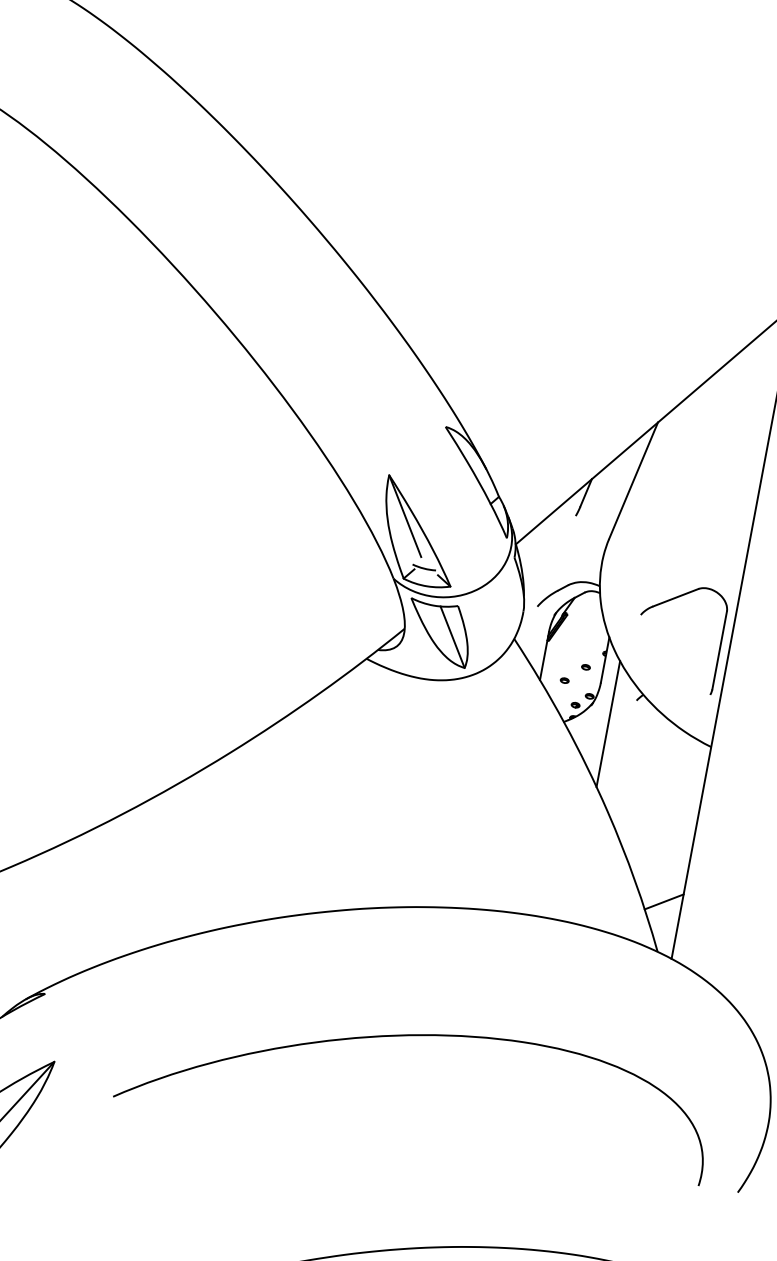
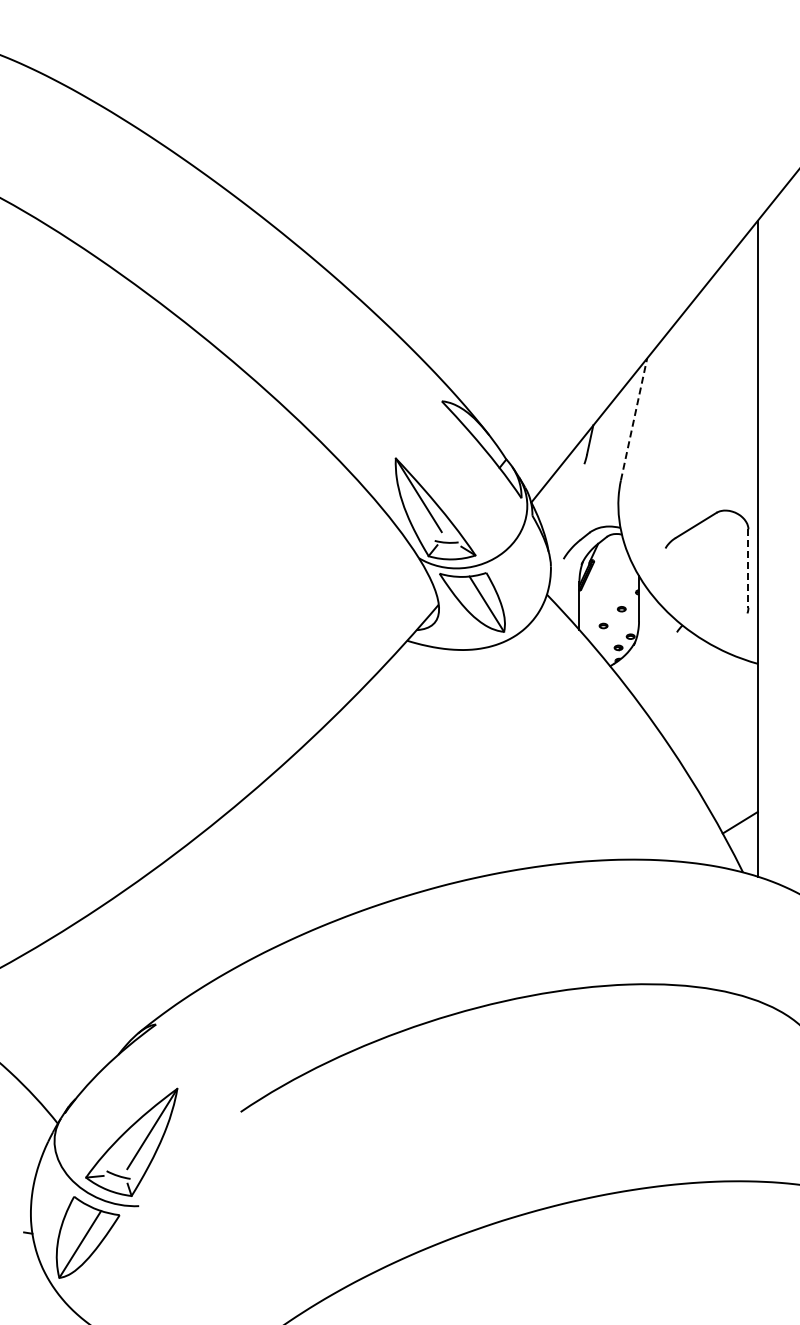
line: (634, 479) -> (634, 418), solid -> dashed
line: (719, 651) -> (748, 569), solid -> dashed
line: (608, 724) -> (653, 660), removed

